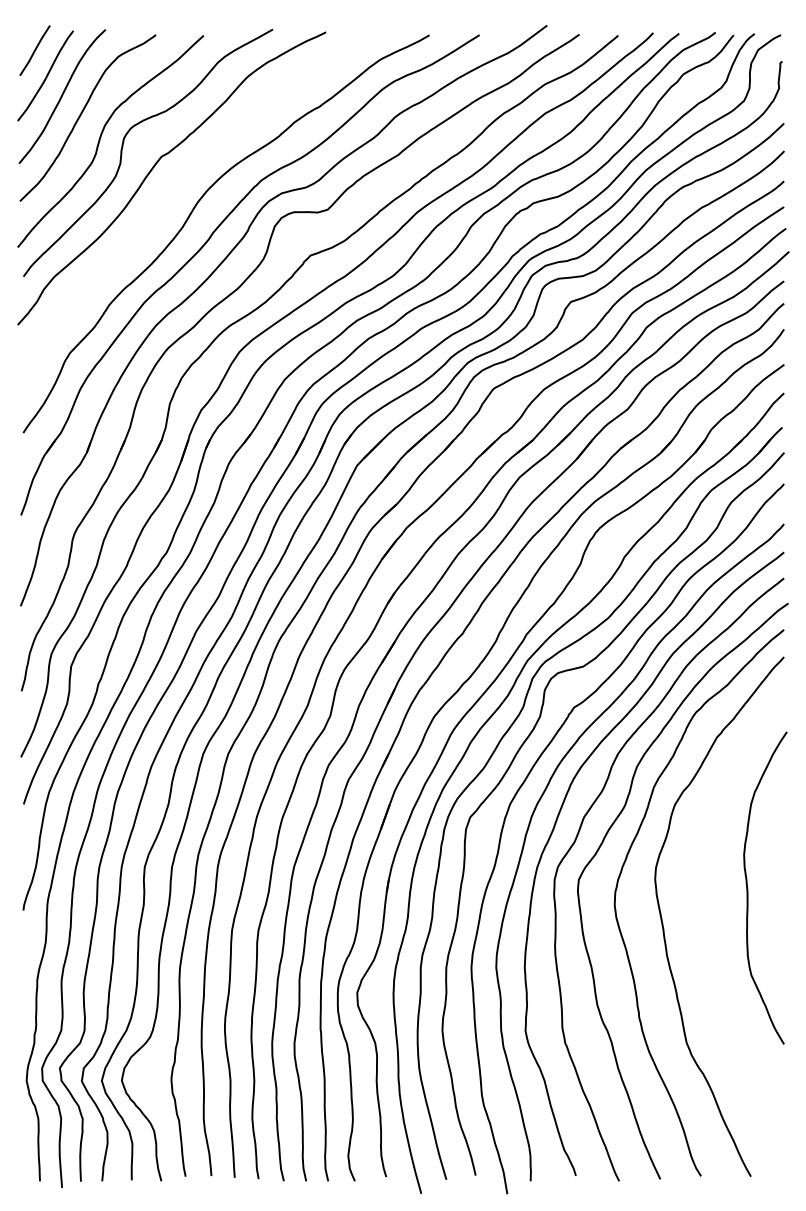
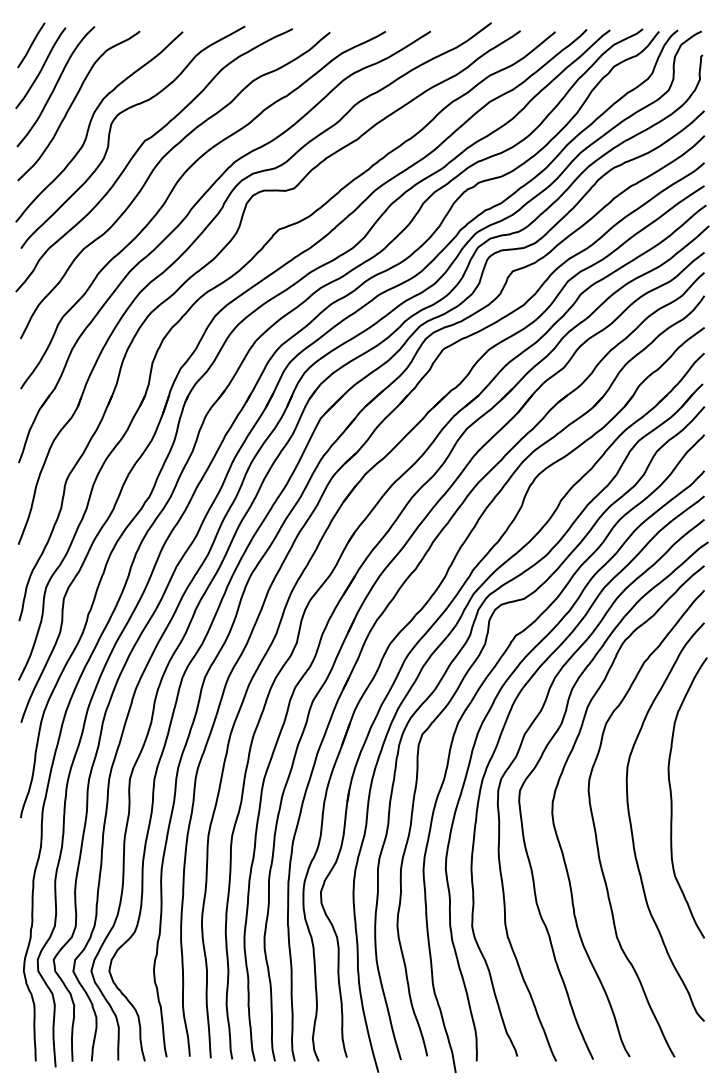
curve: (171, 190) -> (153, 171), added
curve: (703, 918) -> (632, 825), added

